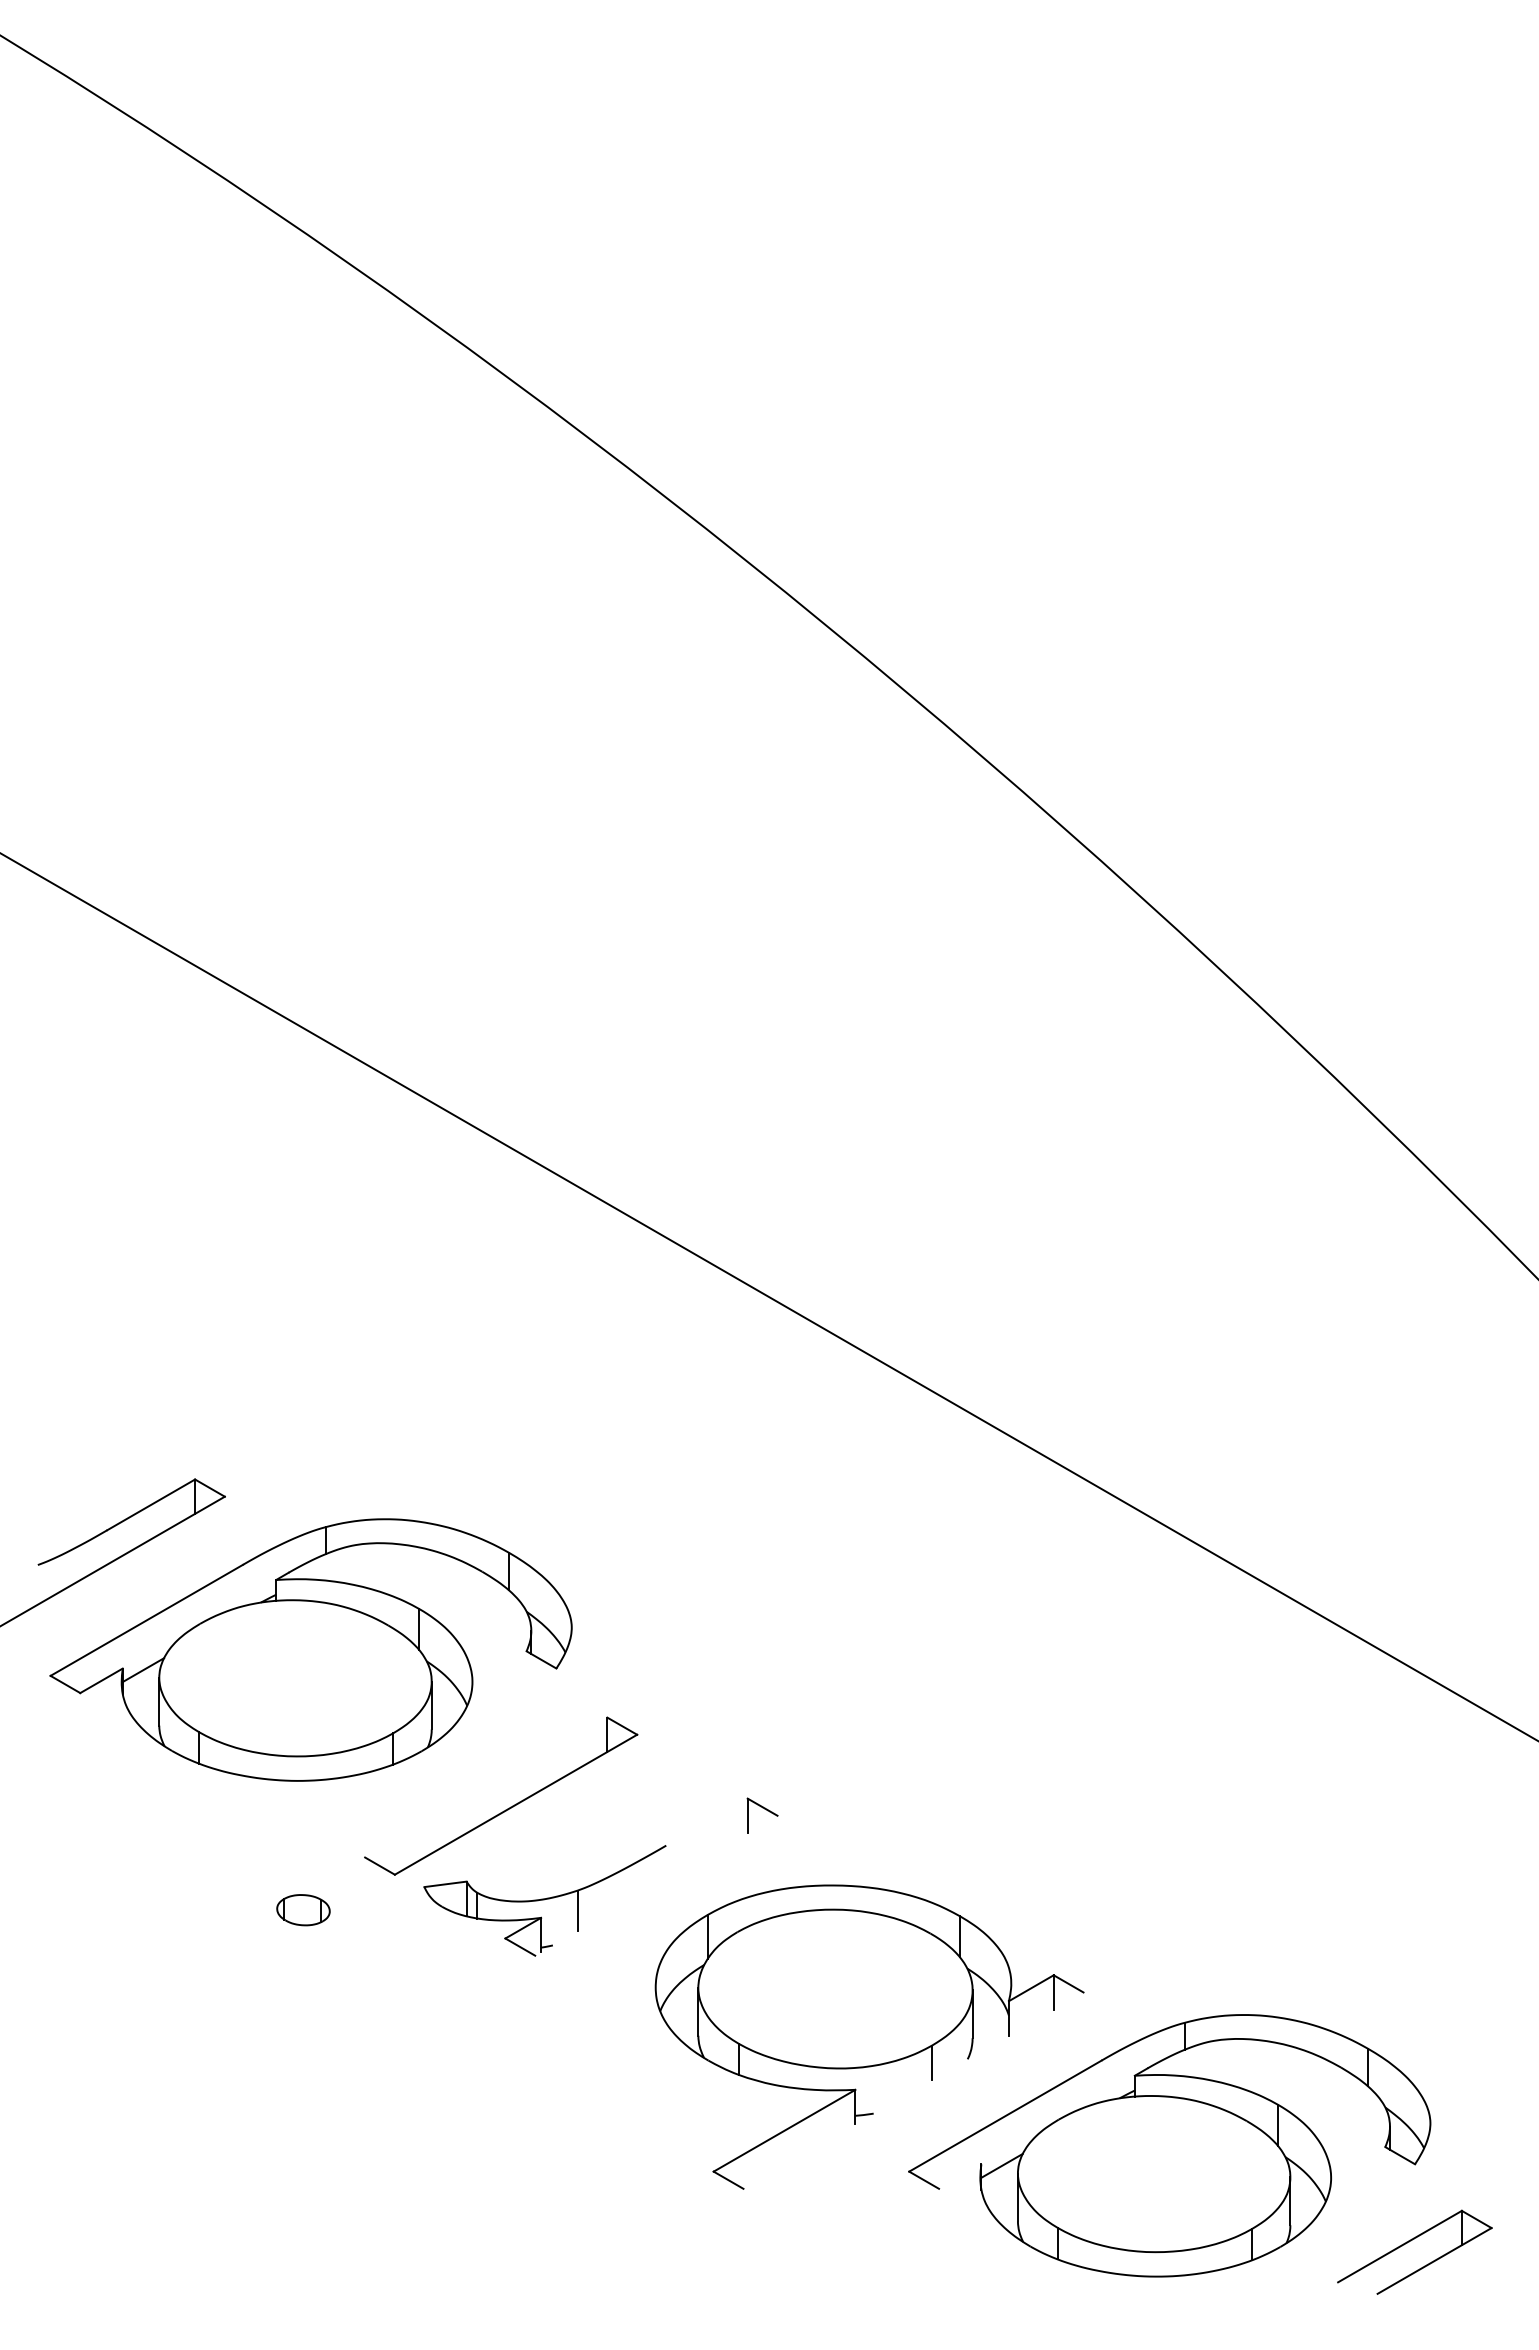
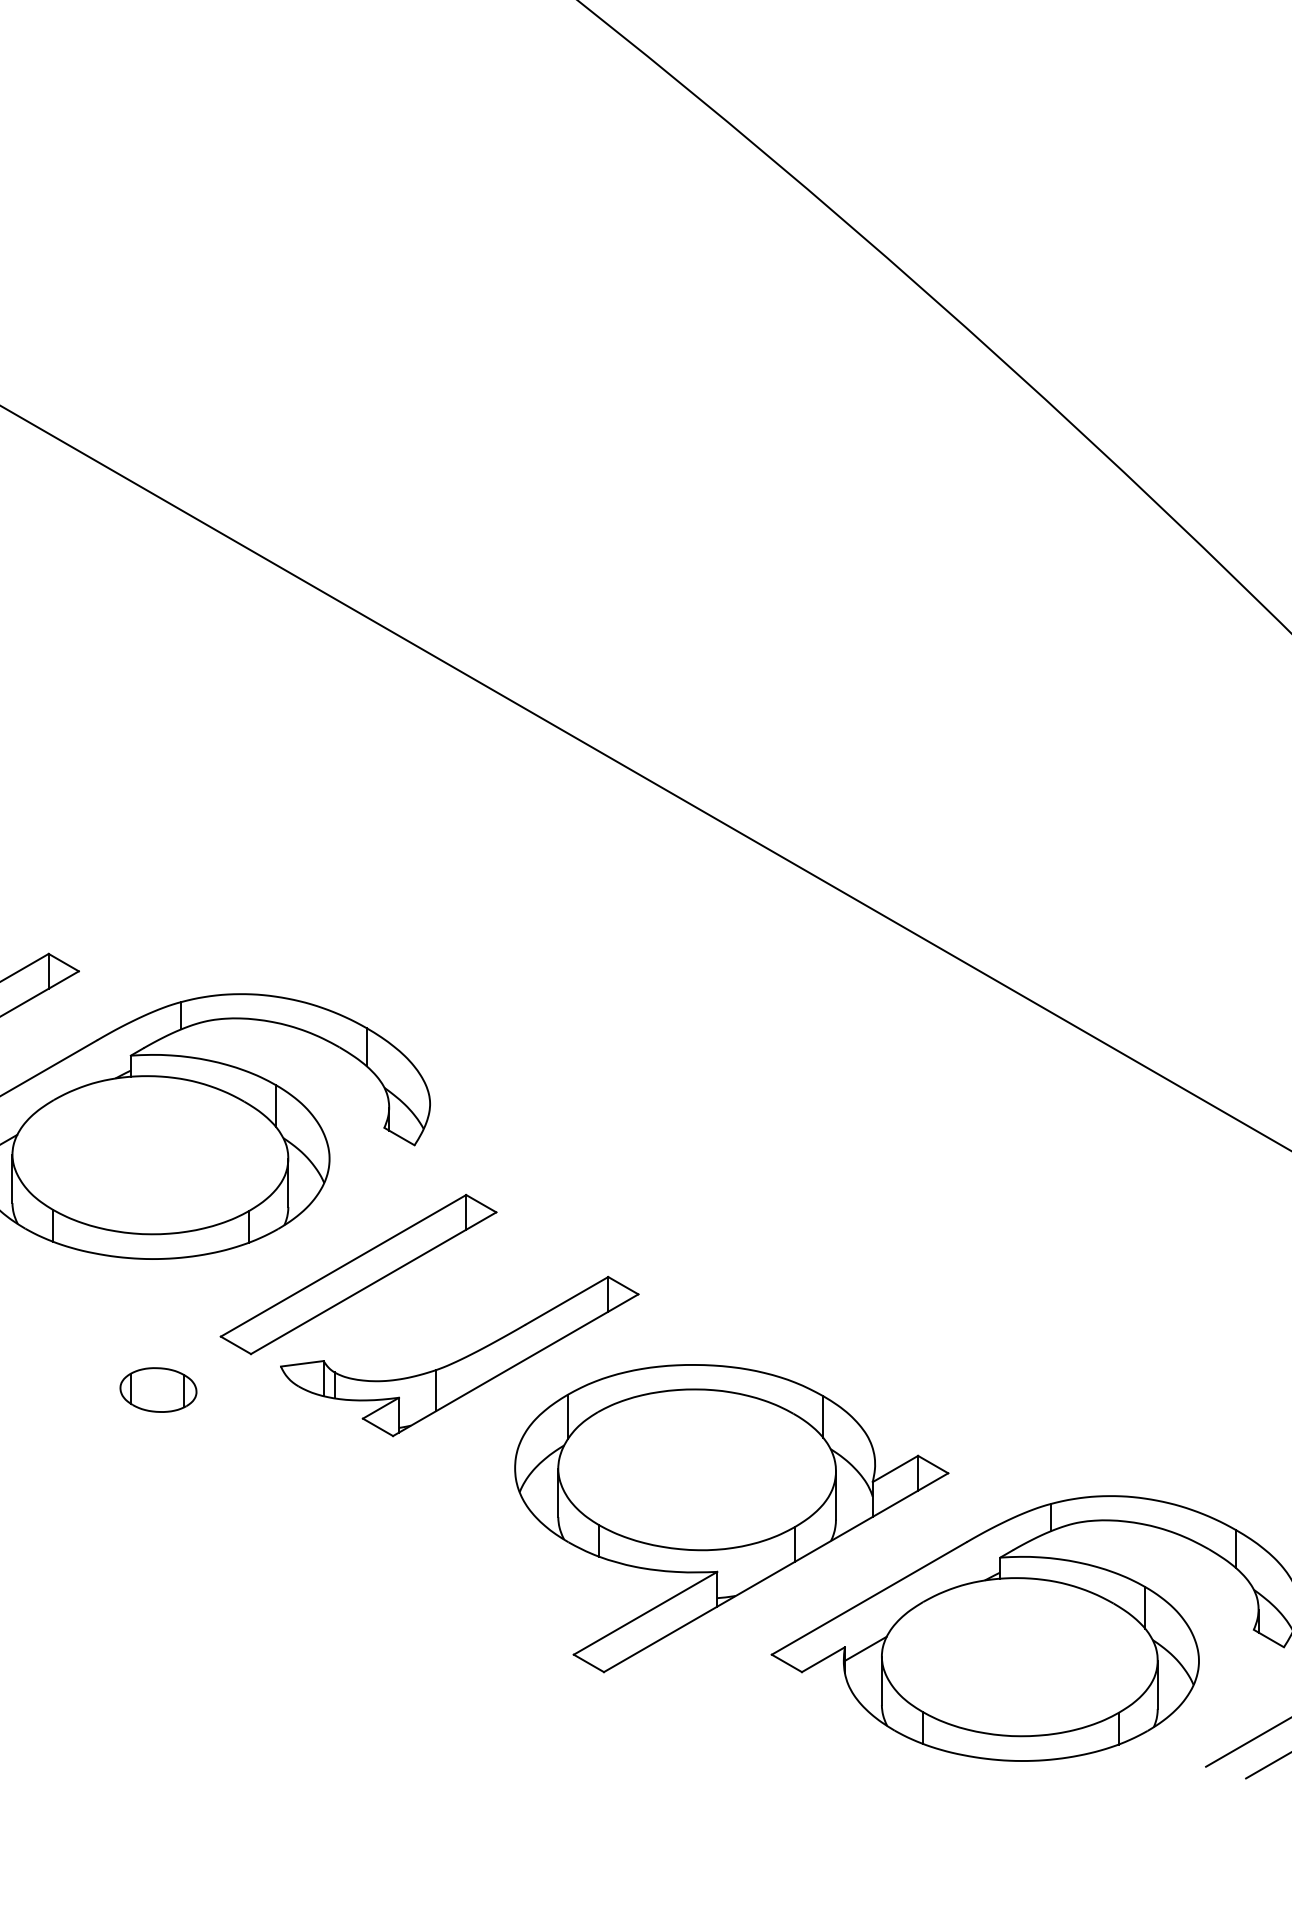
line: (486, 1787) -> (343, 1265), added
line: (706, 1821) -> (566, 1300), added
line: (656, 1885) -> (515, 1364), added
part: (303, 1909) -> (158, 1389), size x1.43
line: (913, 2090) -> (776, 1572), added
line: (960, 2176) -> (823, 1659), added

